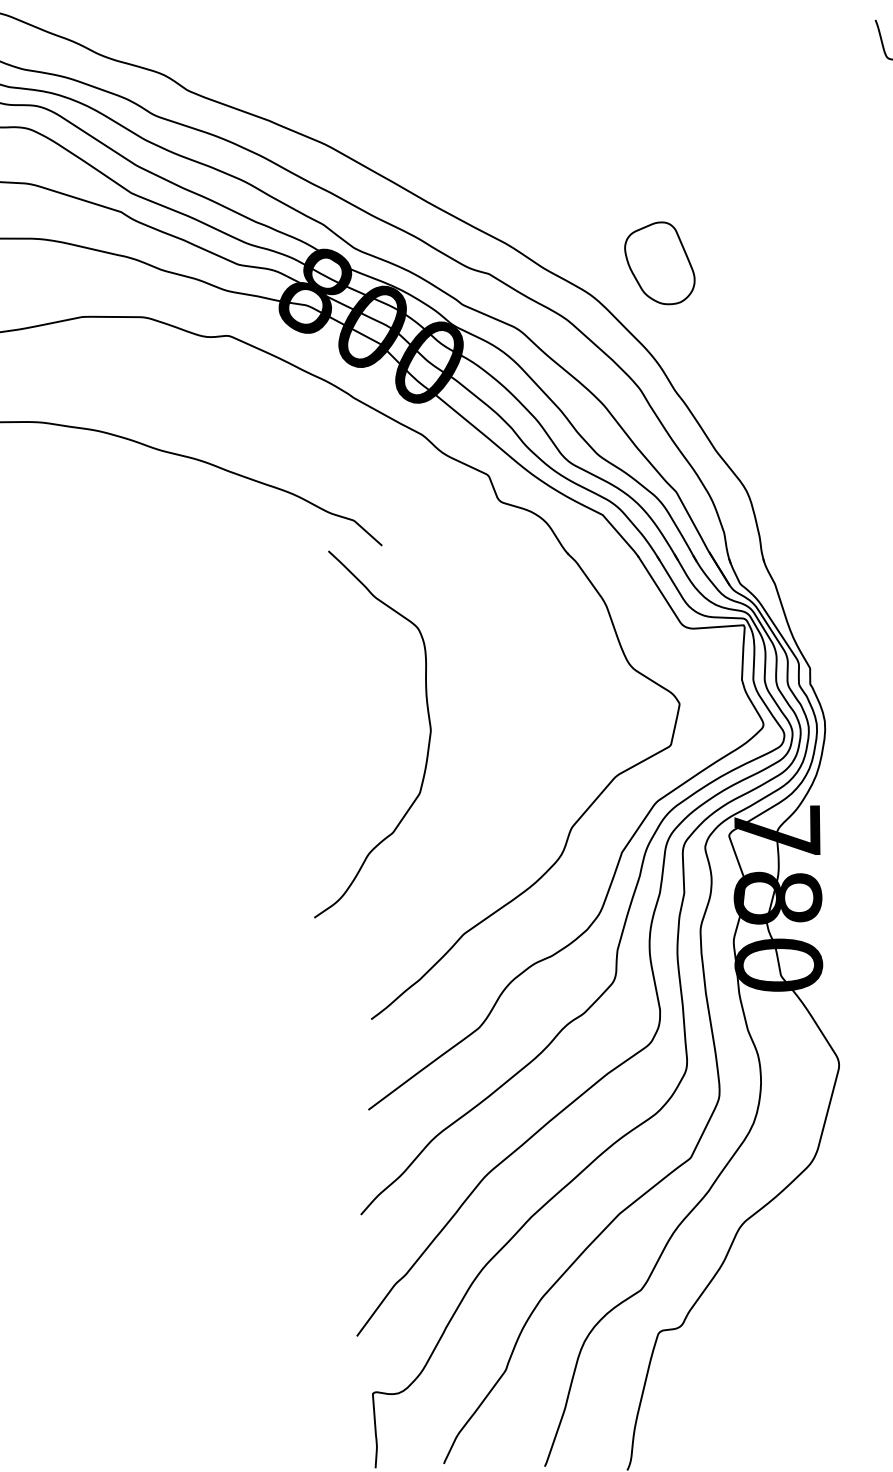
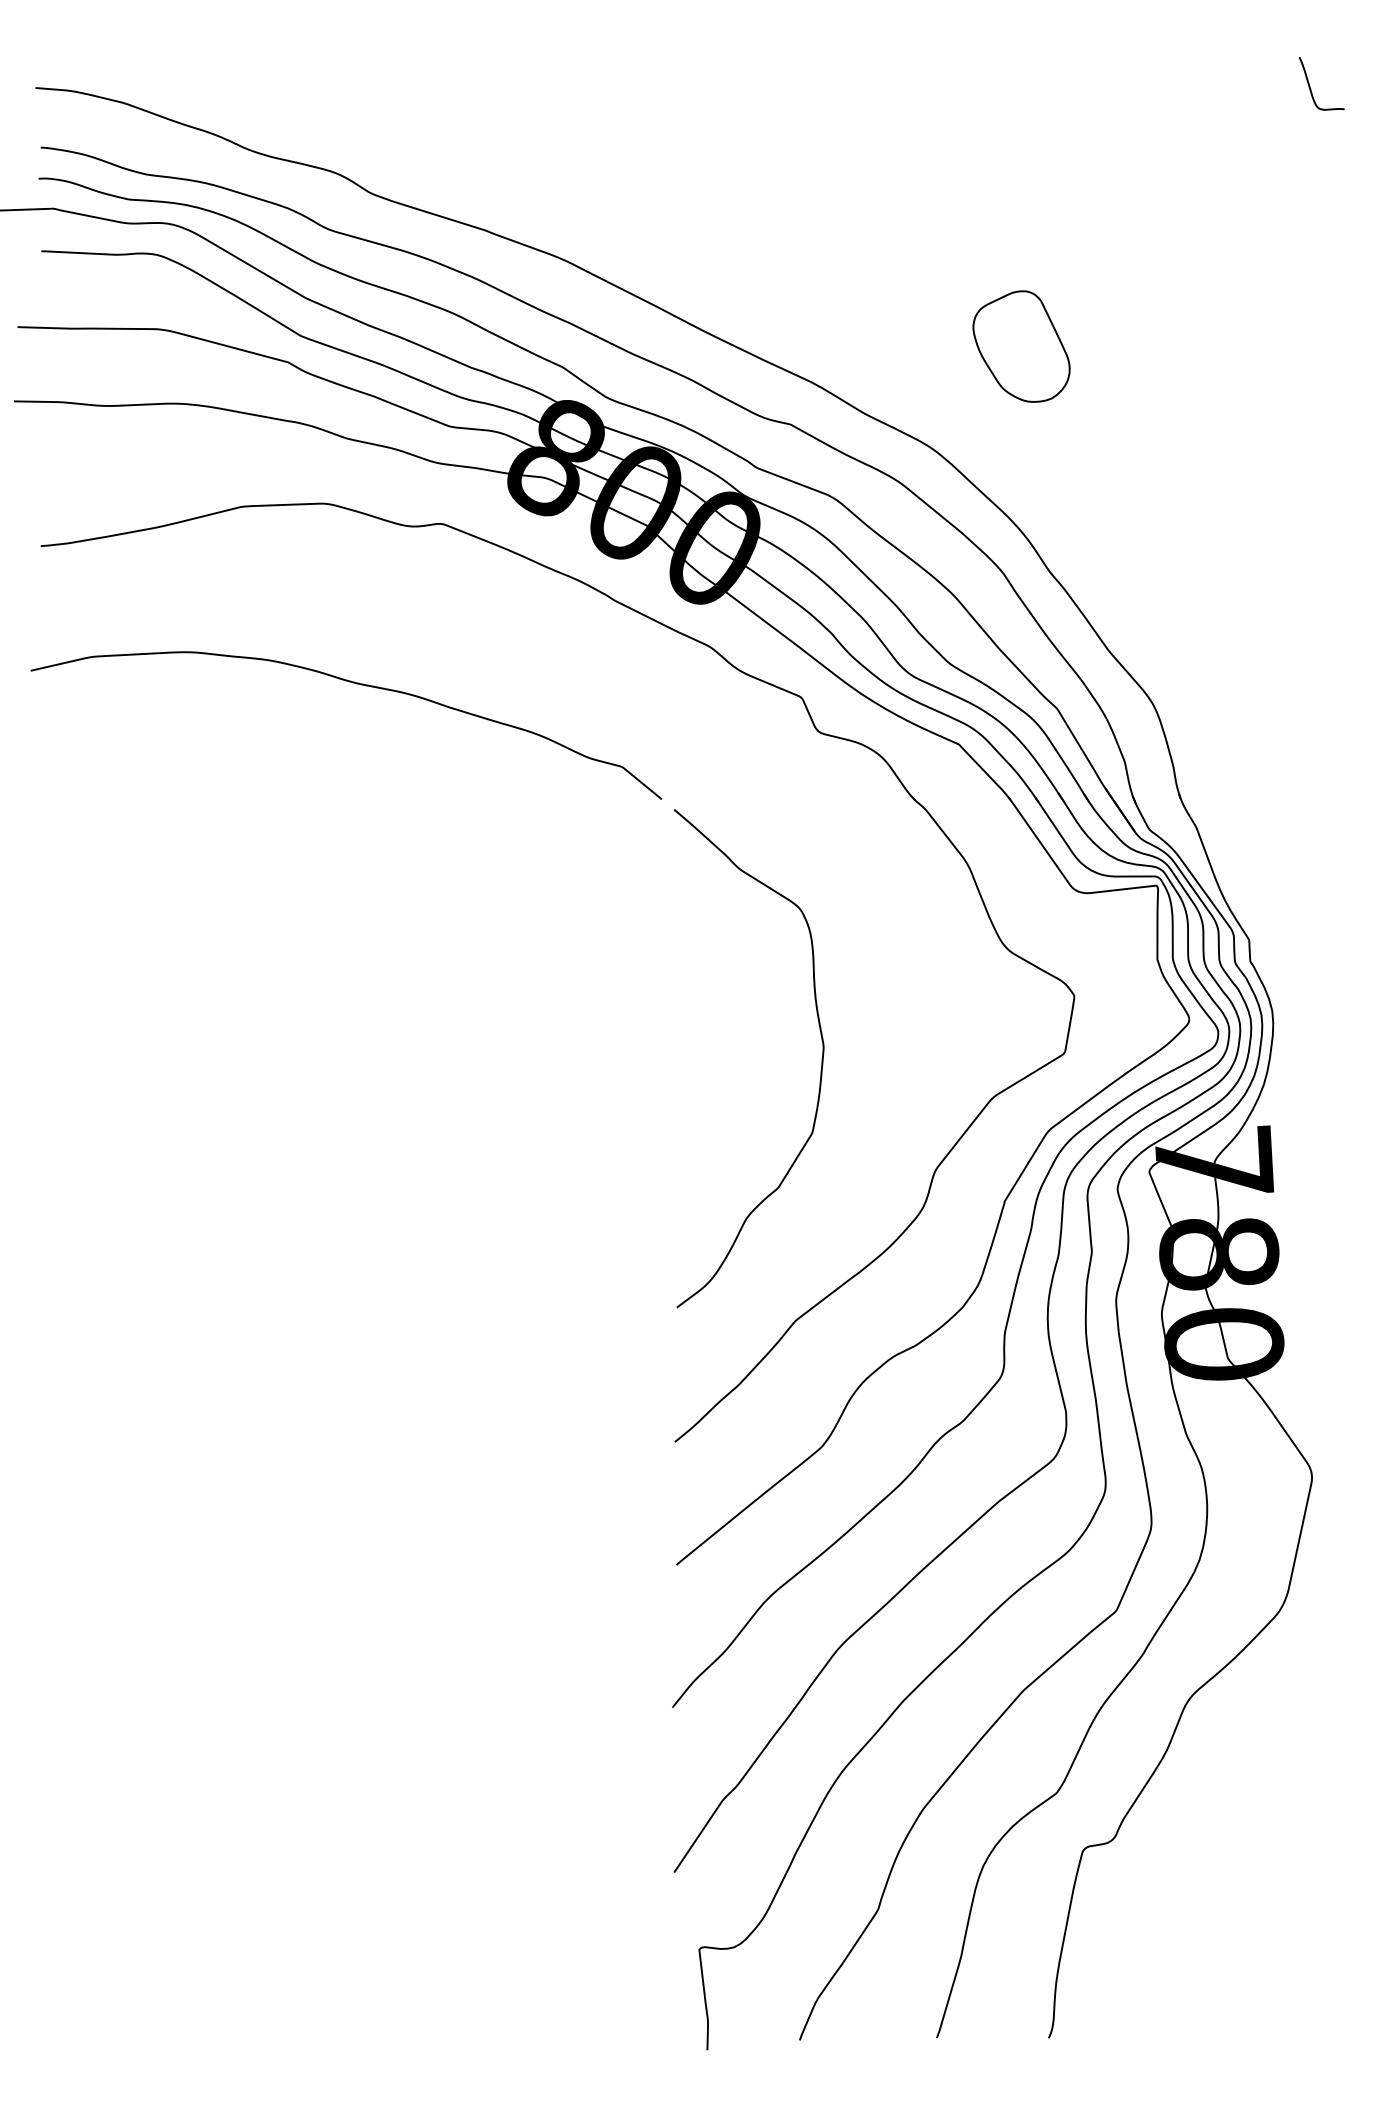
part: (659, 263) -> (1021, 346), moved
curve: (427, 747) -> (820, 1070), moved

